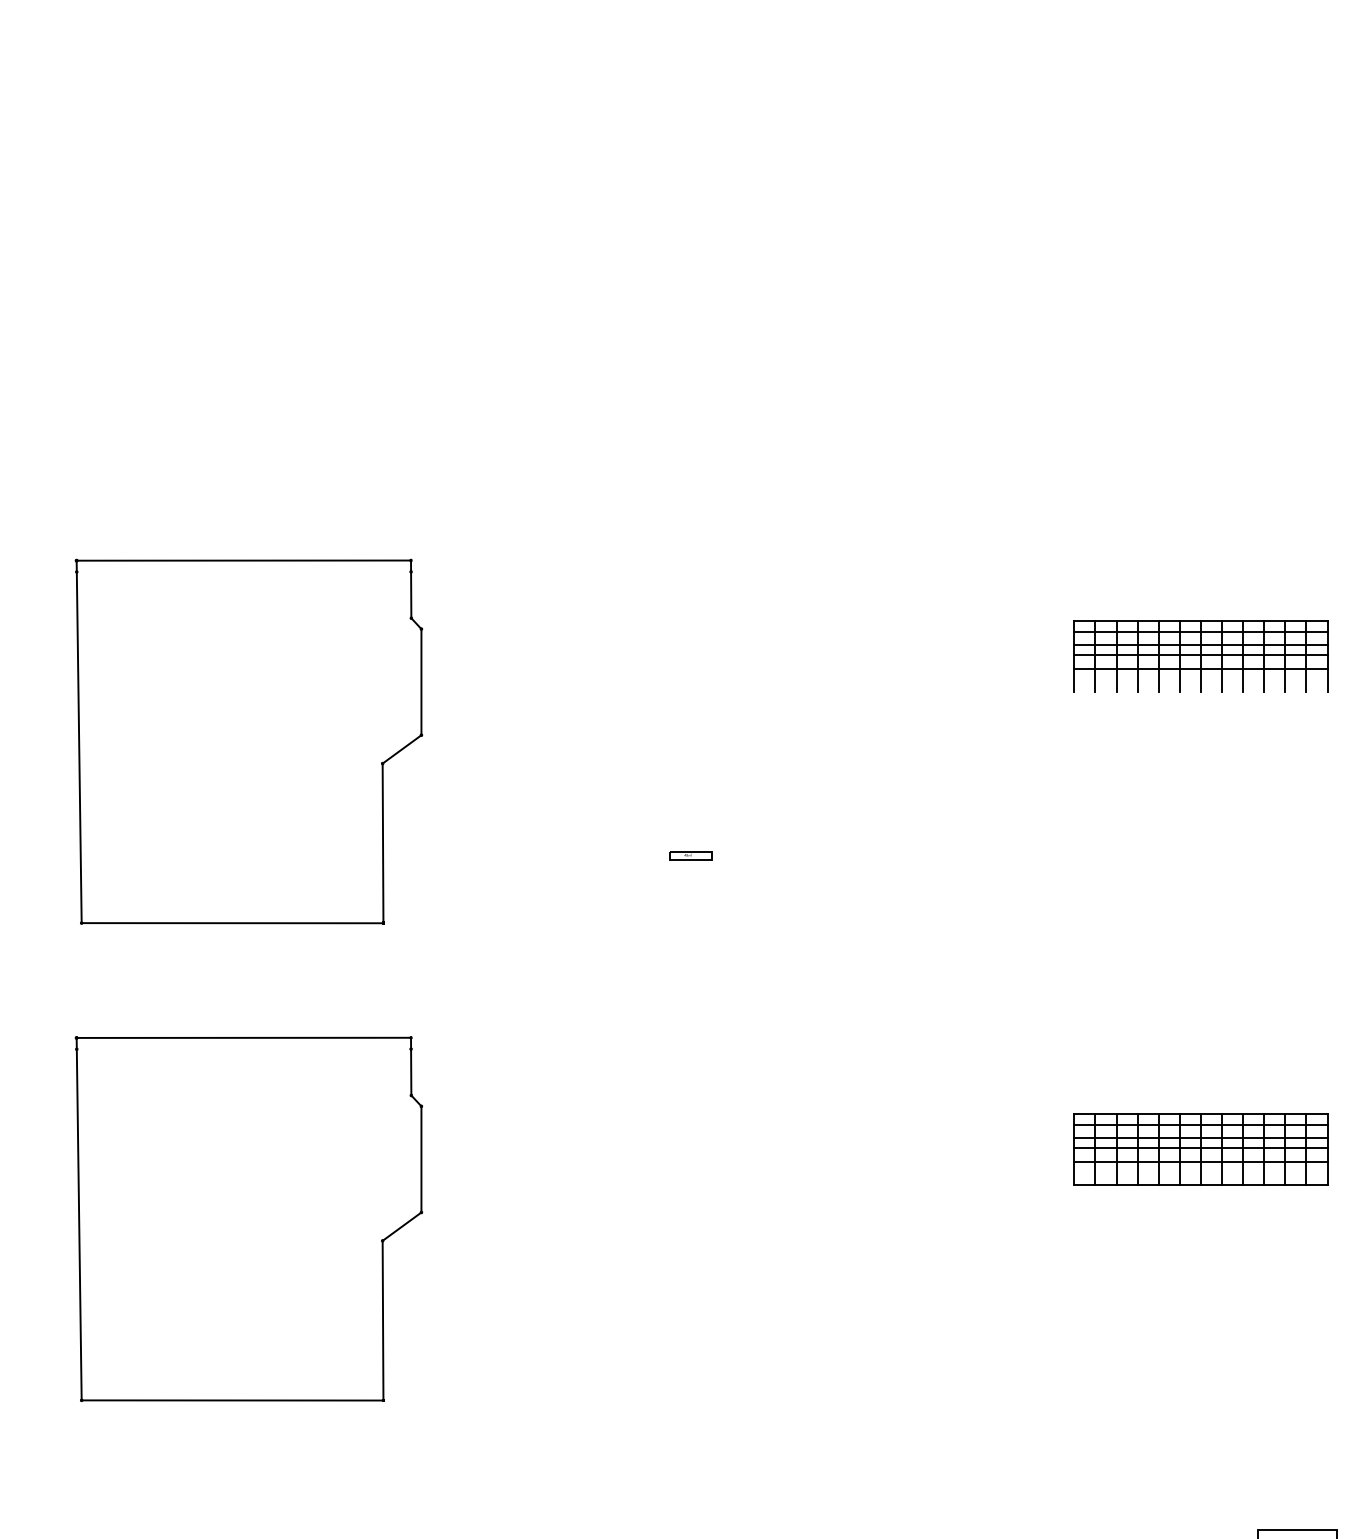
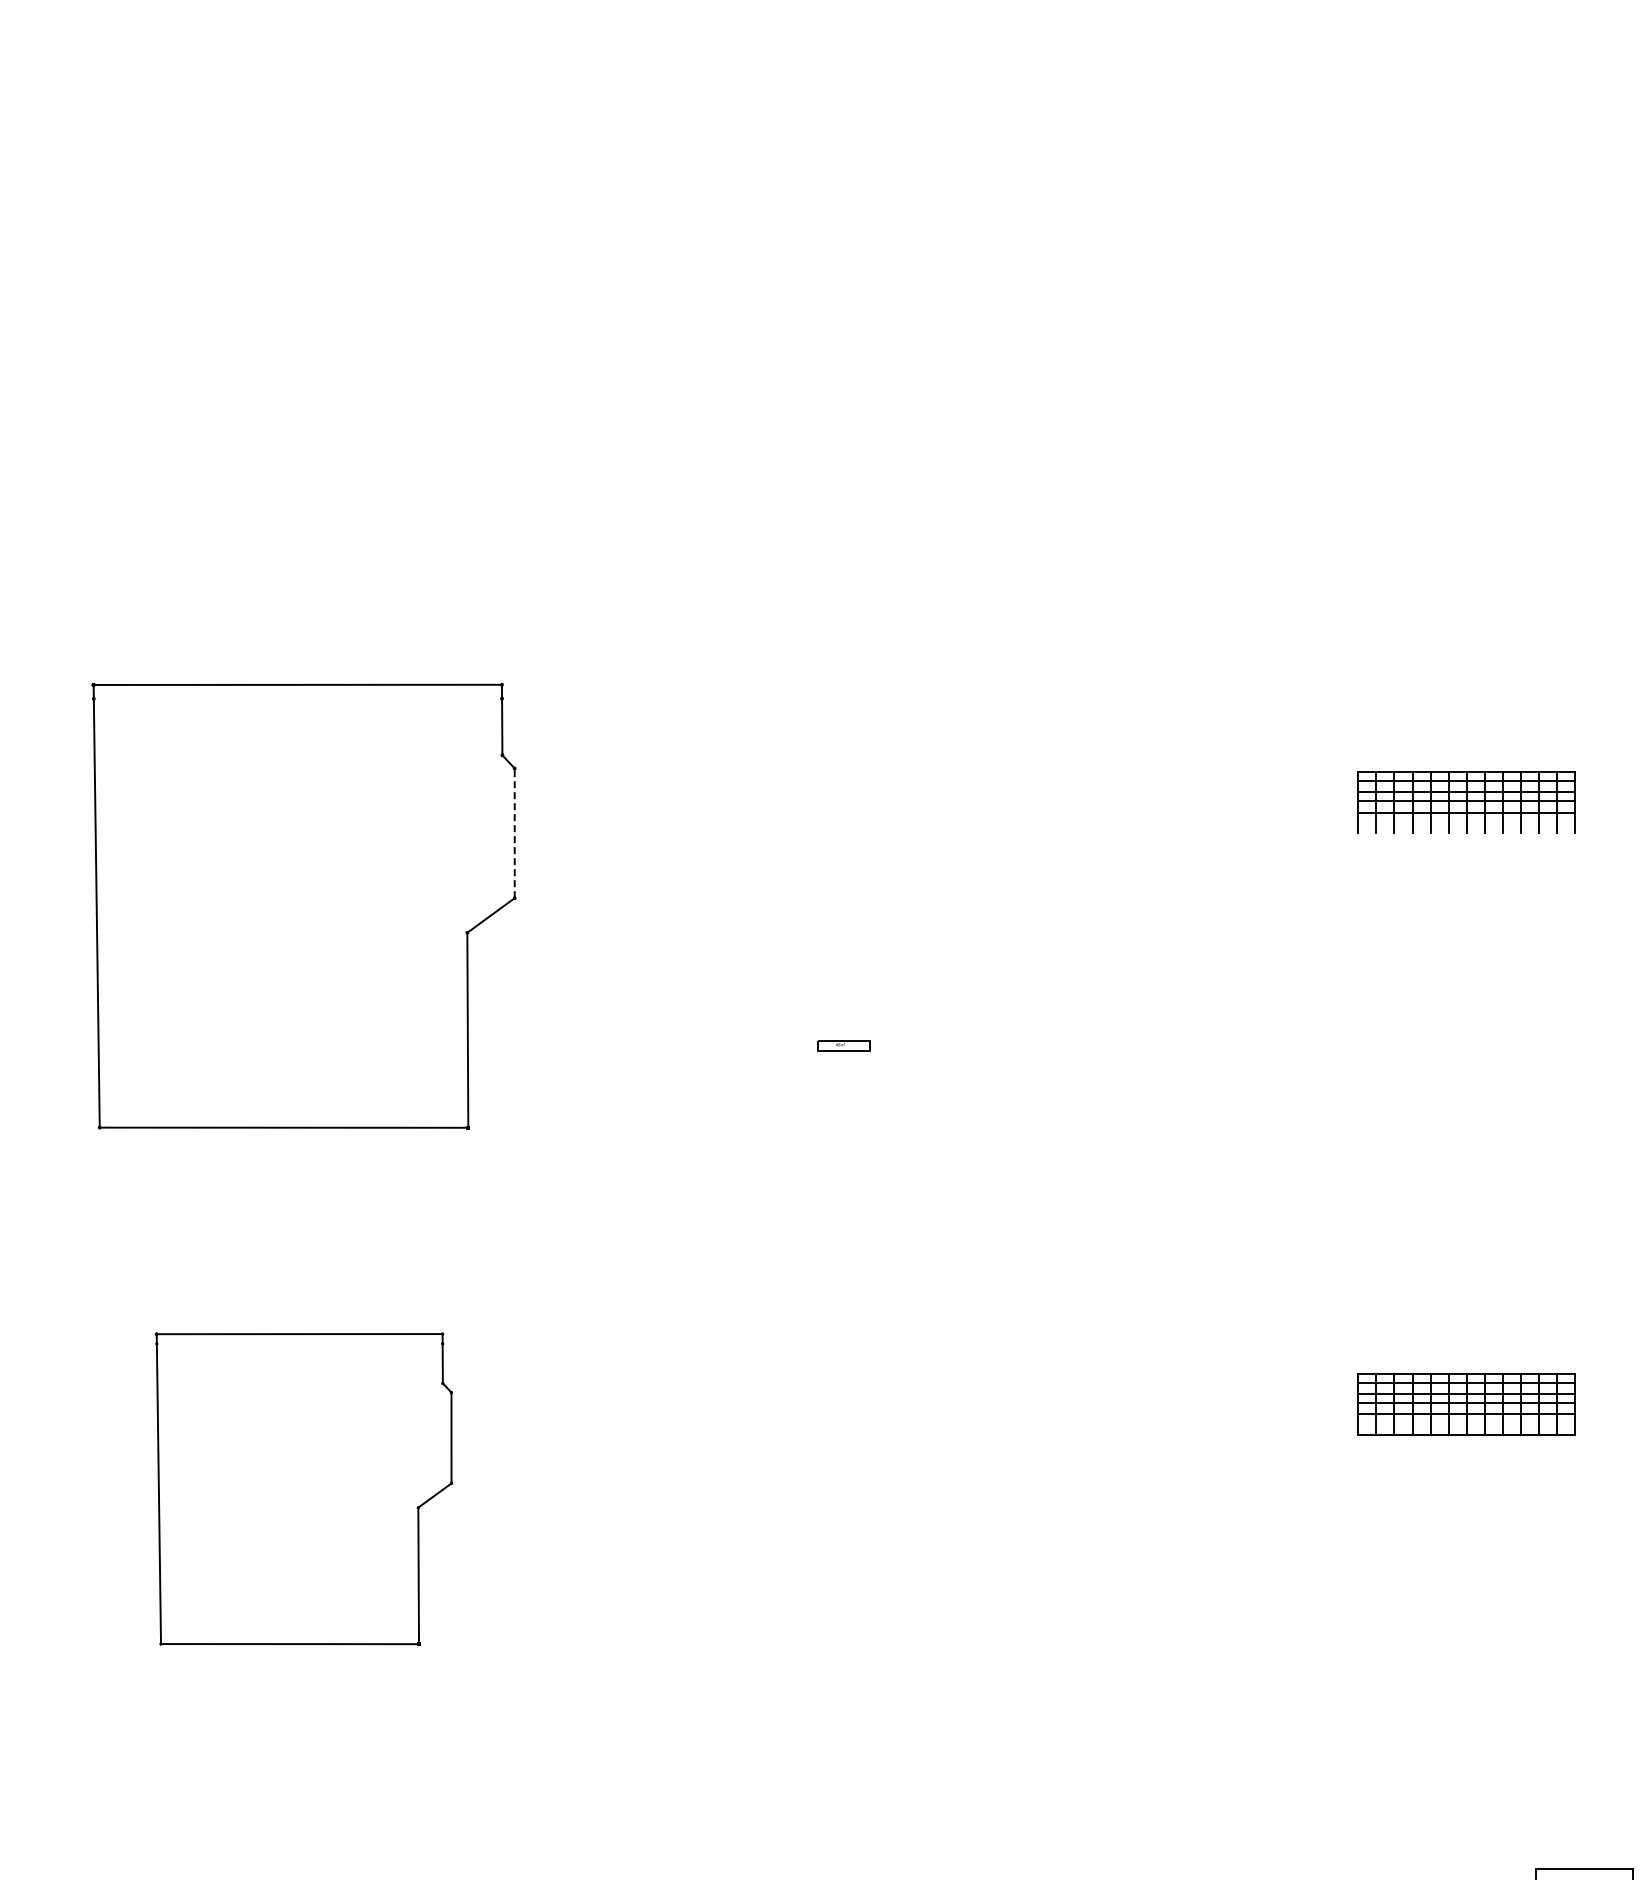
part: (1200, 656) -> (1466, 802), size x0.7
line: (421, 682) -> (514, 833), solid -> dashed
part: (1200, 1149) -> (1466, 1404), size x0.7
part: (248, 1218) -> (303, 1488), size x0.7

